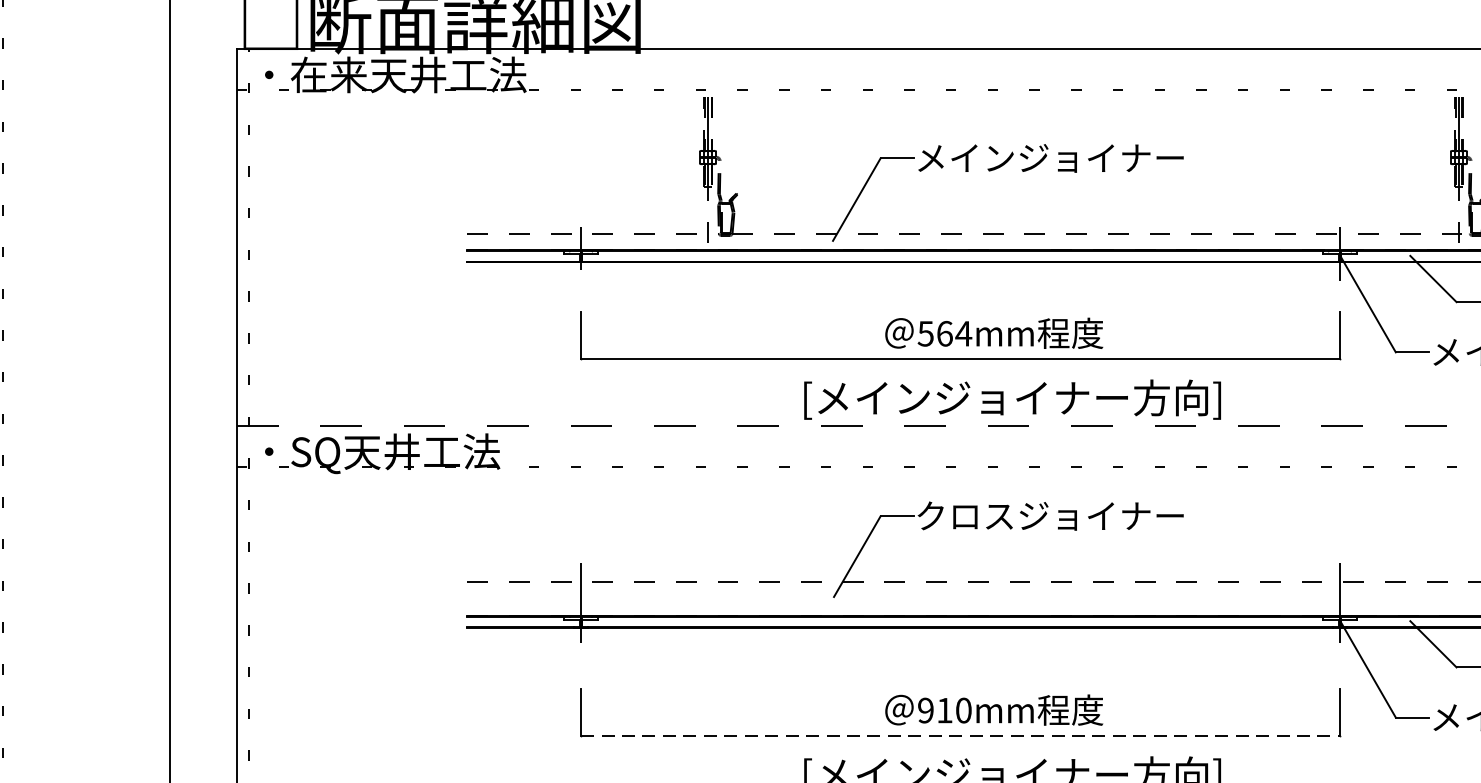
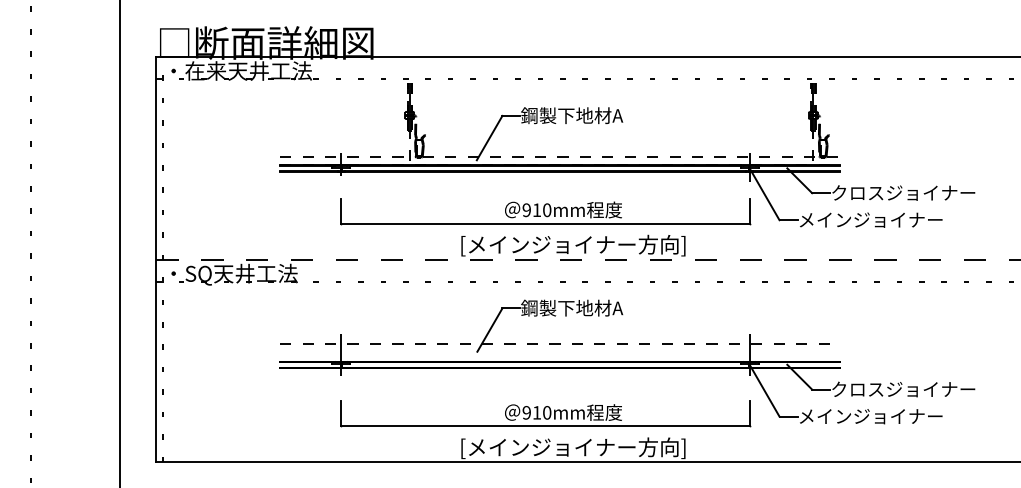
text: (1049, 157) -> (593, 115), メインジョイナー -> 鋼製下地材A
text: (943, 334) -> (536, 210), 564mm -> 910mm
text: (1049, 514) -> (593, 307), クロスジョイナー -> 鋼製下地材A
line: (960, 735) -> (545, 426), dashed -> solid

